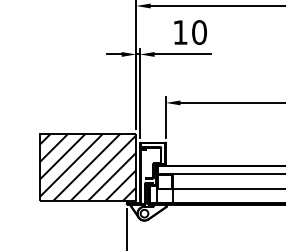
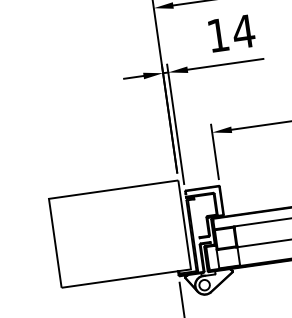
text: (199, 32) -> (243, 31), 10 -> 14
hatch: (87, 167) -> (119, 234), removed

